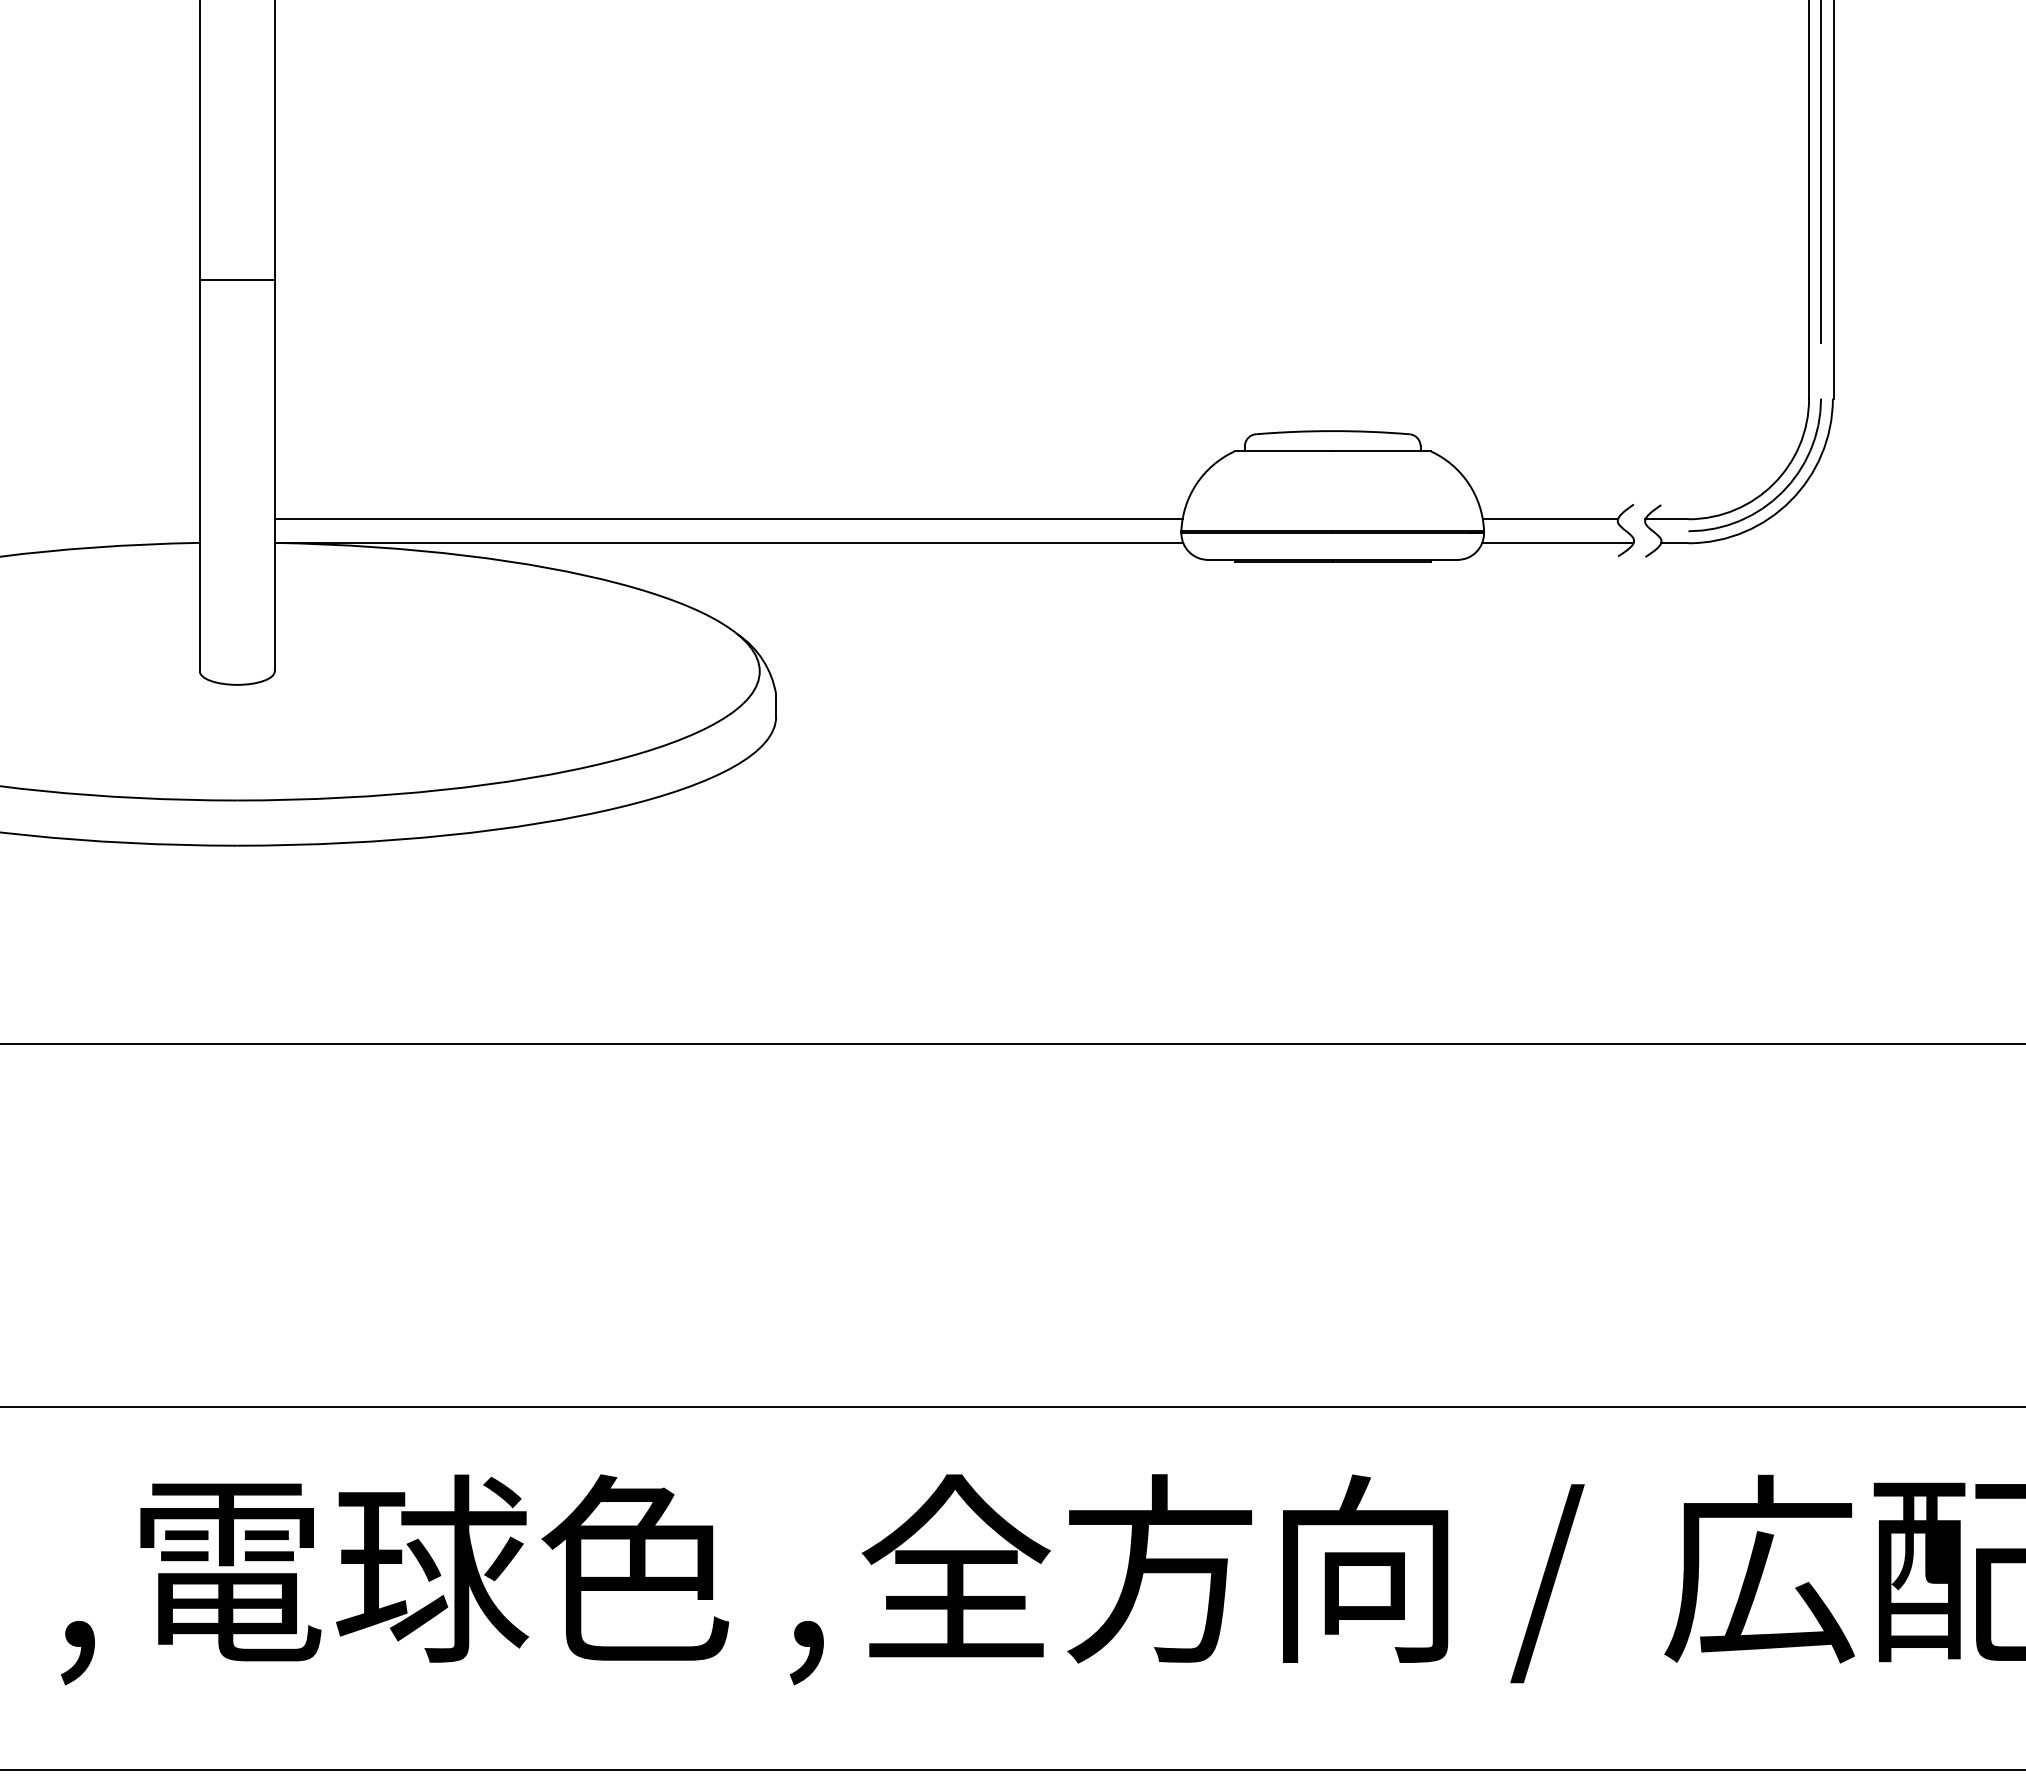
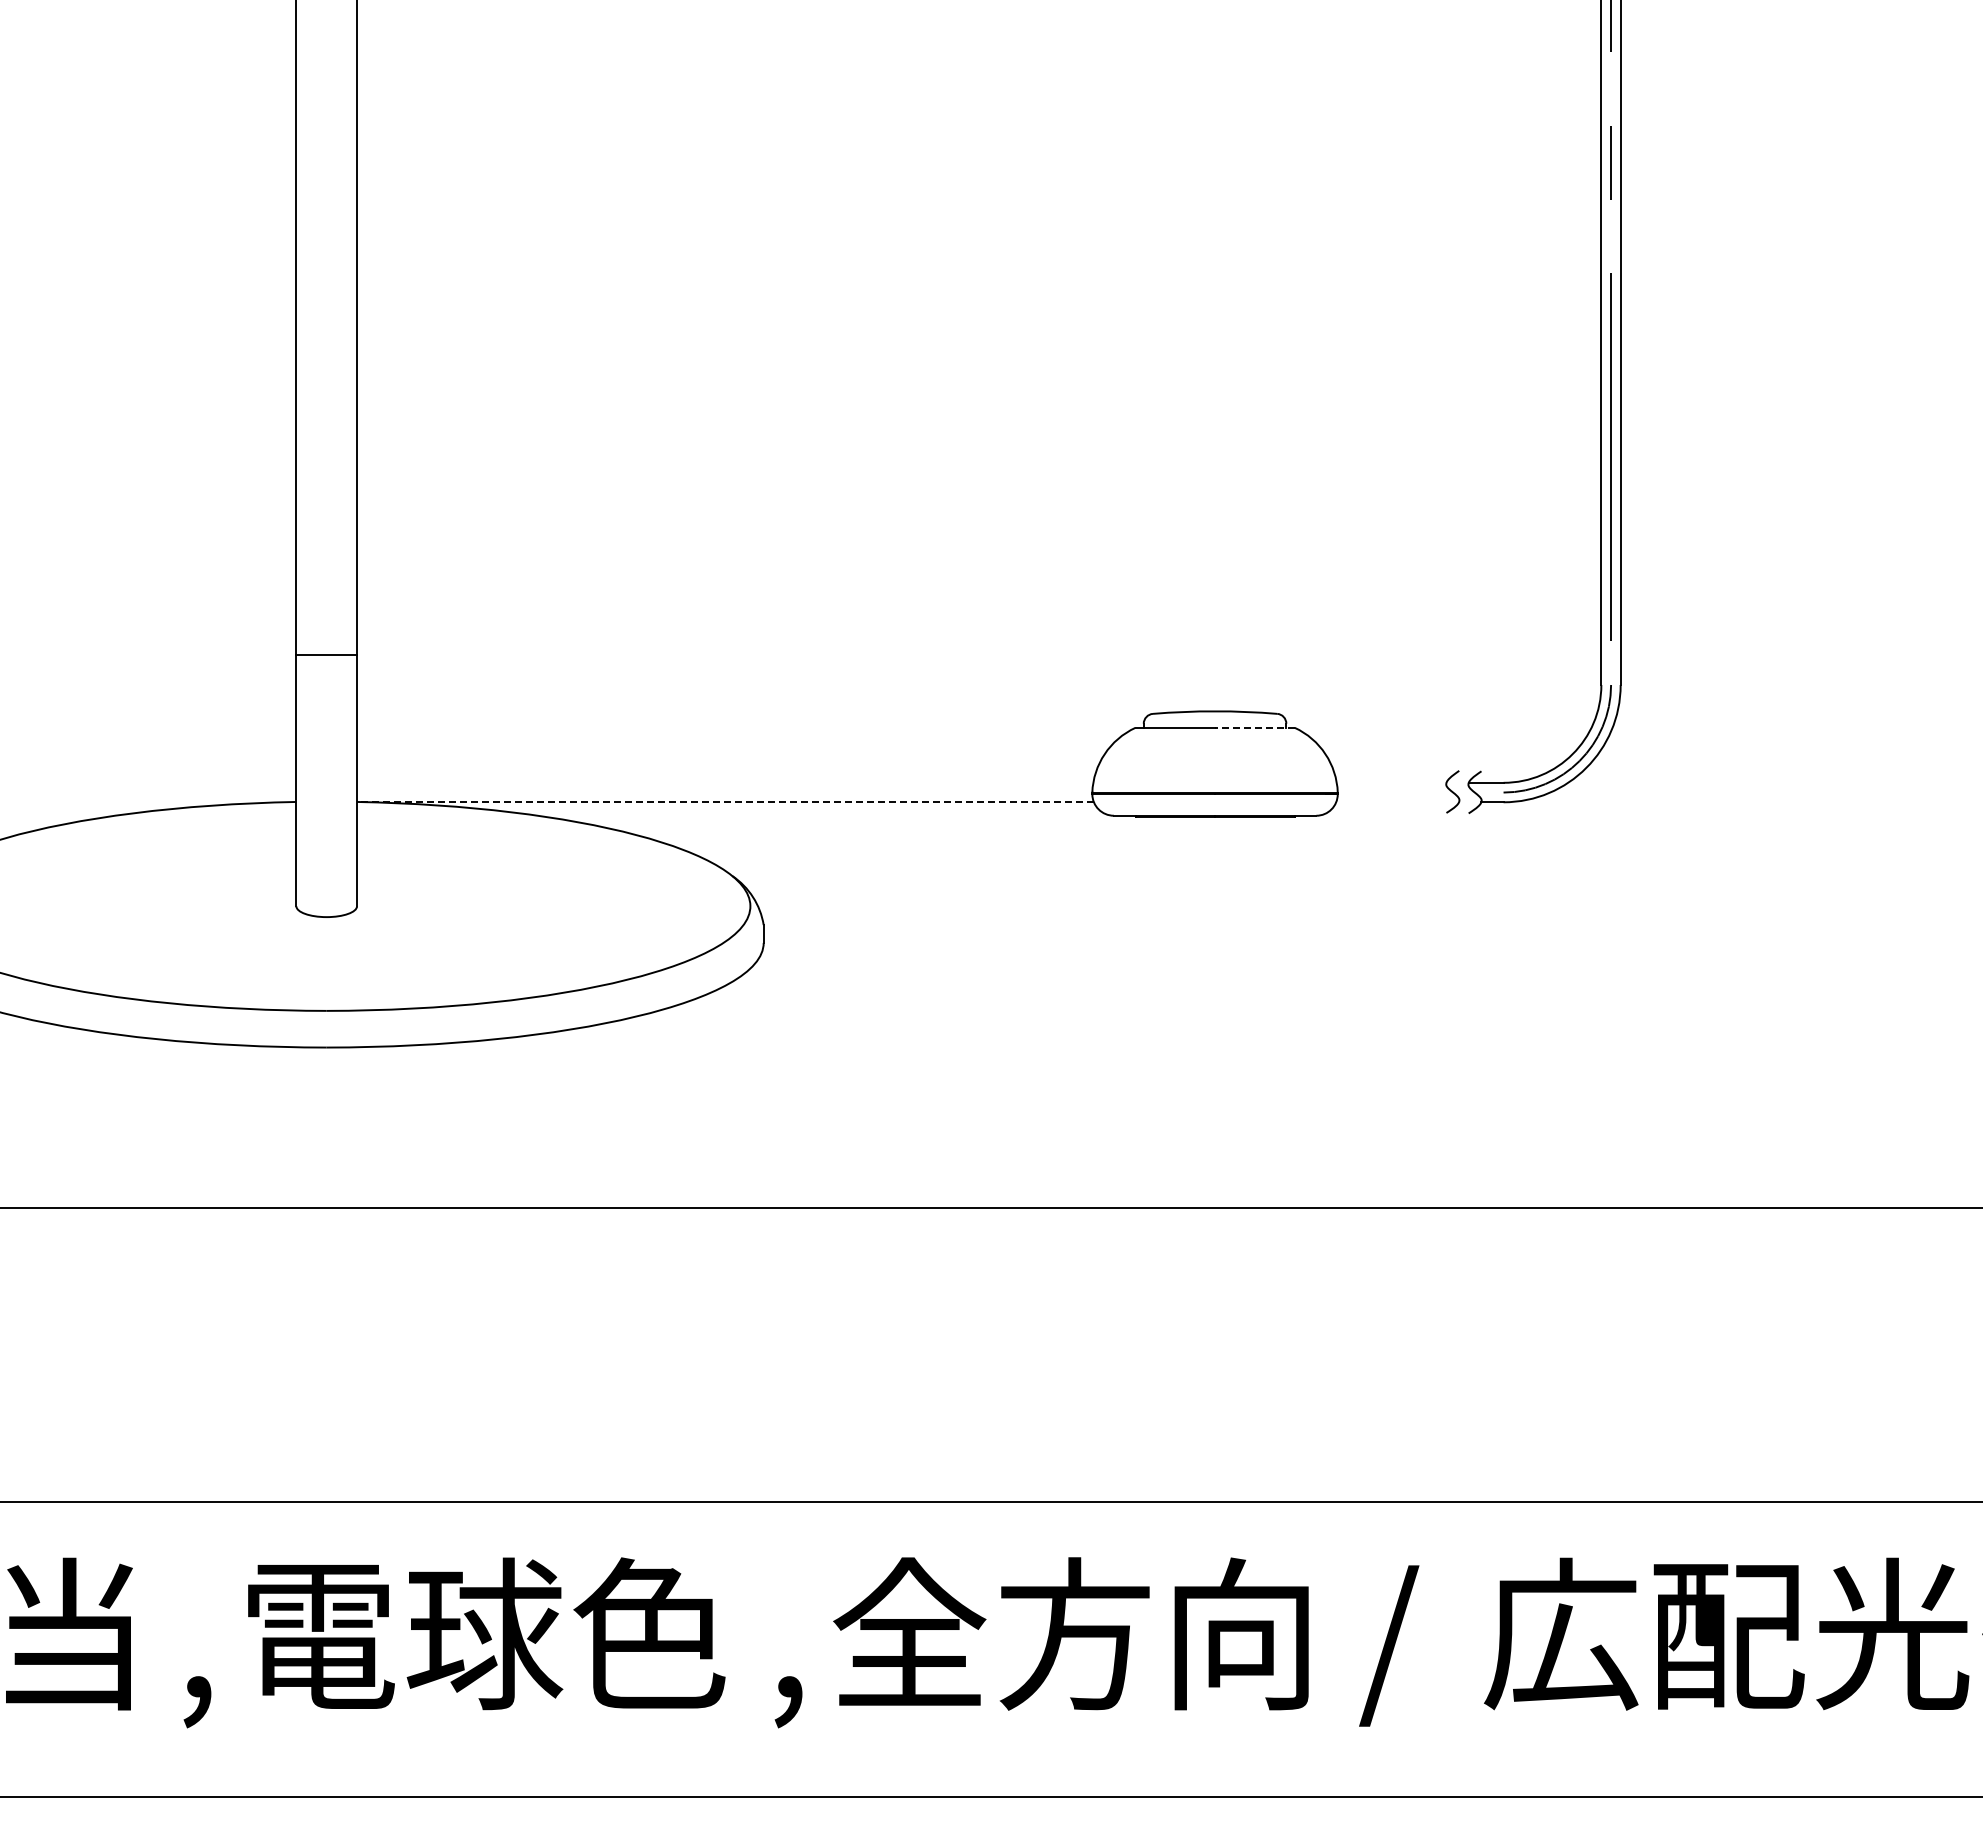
line: (237, 279) -> (326, 654), moved
line: (1381, 451) -> (1254, 727), solid -> dashed
line: (729, 518) -> (725, 782), removed
line: (1550, 518) -> (1391, 782), removed
line: (727, 542) -> (724, 801), solid -> dashed
line: (1557, 542) -> (1397, 801), removed

